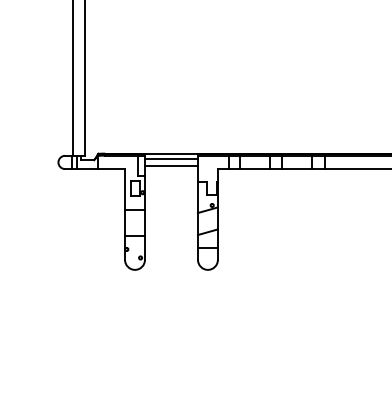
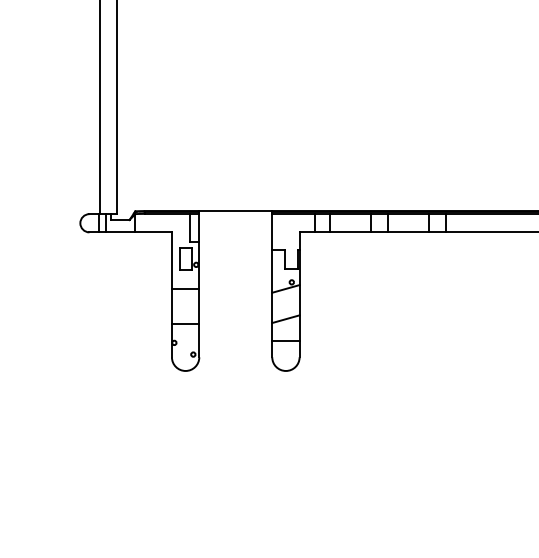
line: (171, 159) -> (235, 219), removed
line: (171, 165) -> (235, 227), removed

